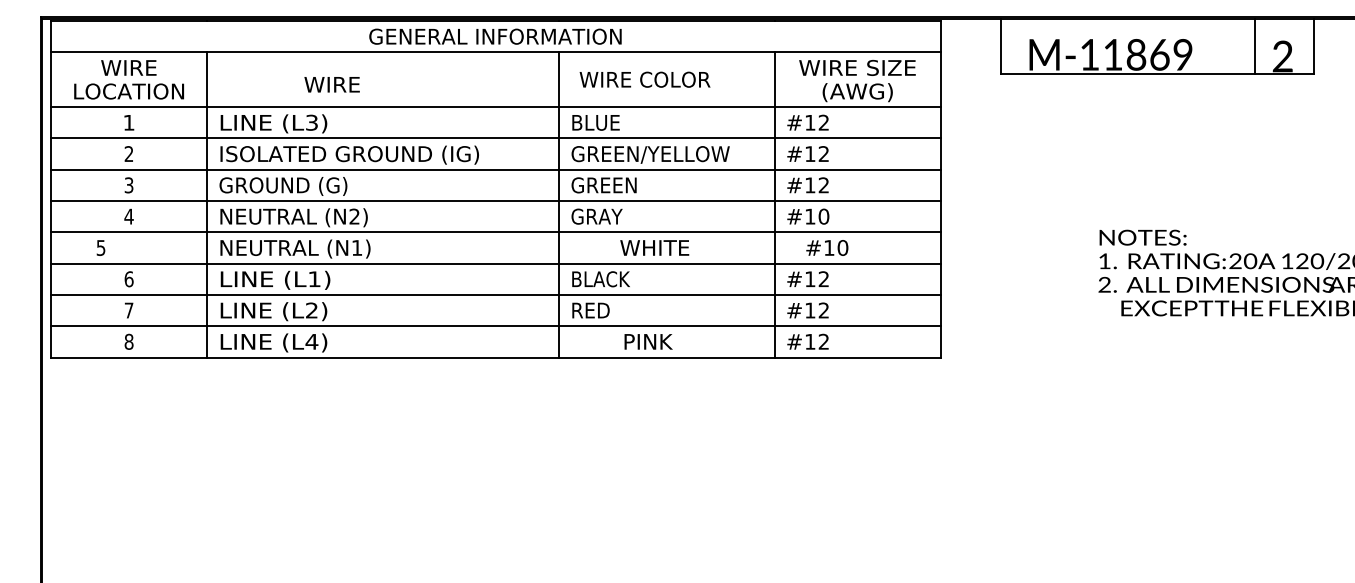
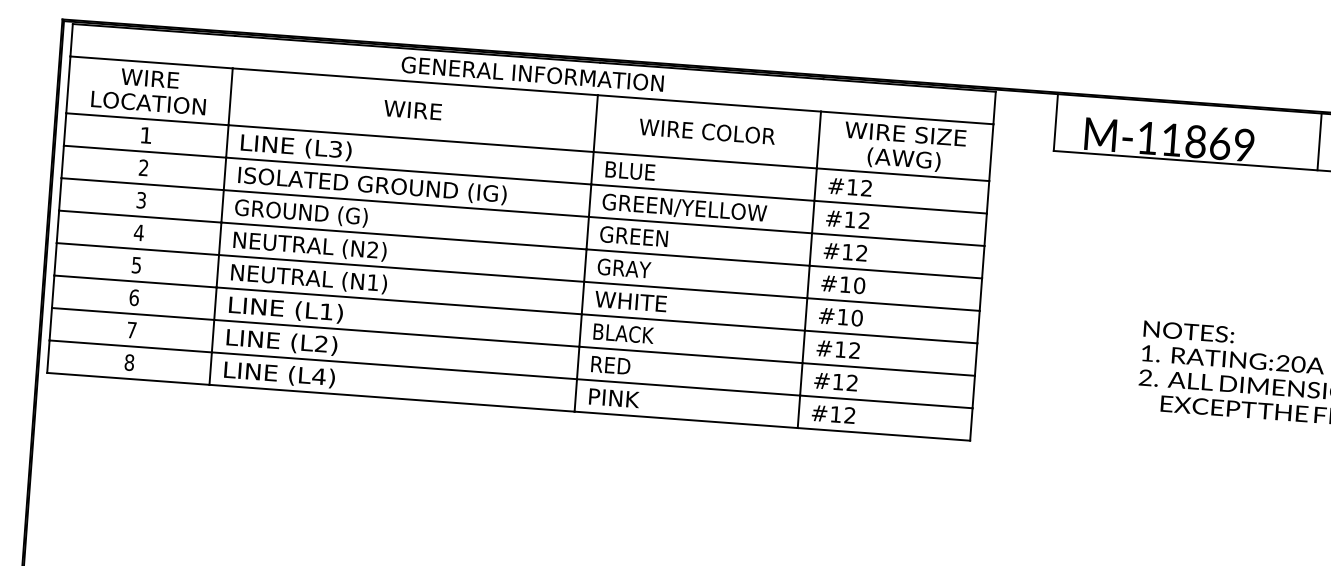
text: (644, 79) -> (706, 131), moved
text: (331, 84) -> (412, 109), moved
text: (100, 247) -> (136, 264), moved
text: (654, 247) -> (630, 301), moved
text: (827, 247) -> (841, 316), moved
text: (648, 341) -> (614, 397), moved

